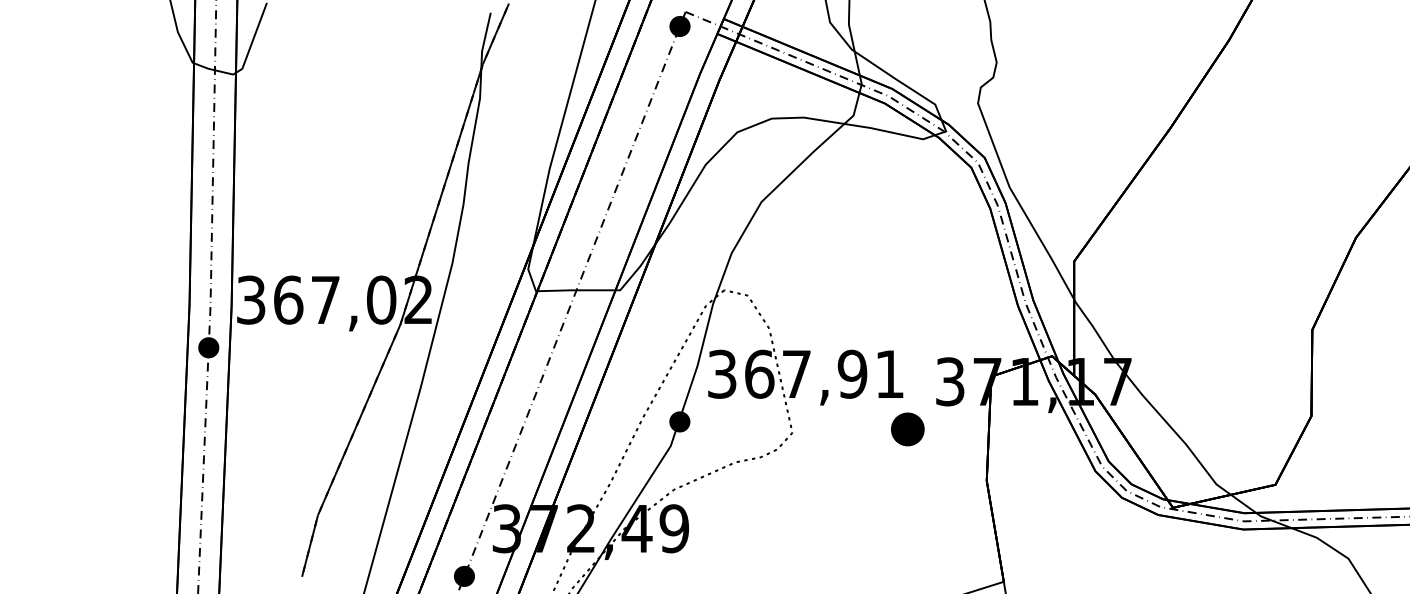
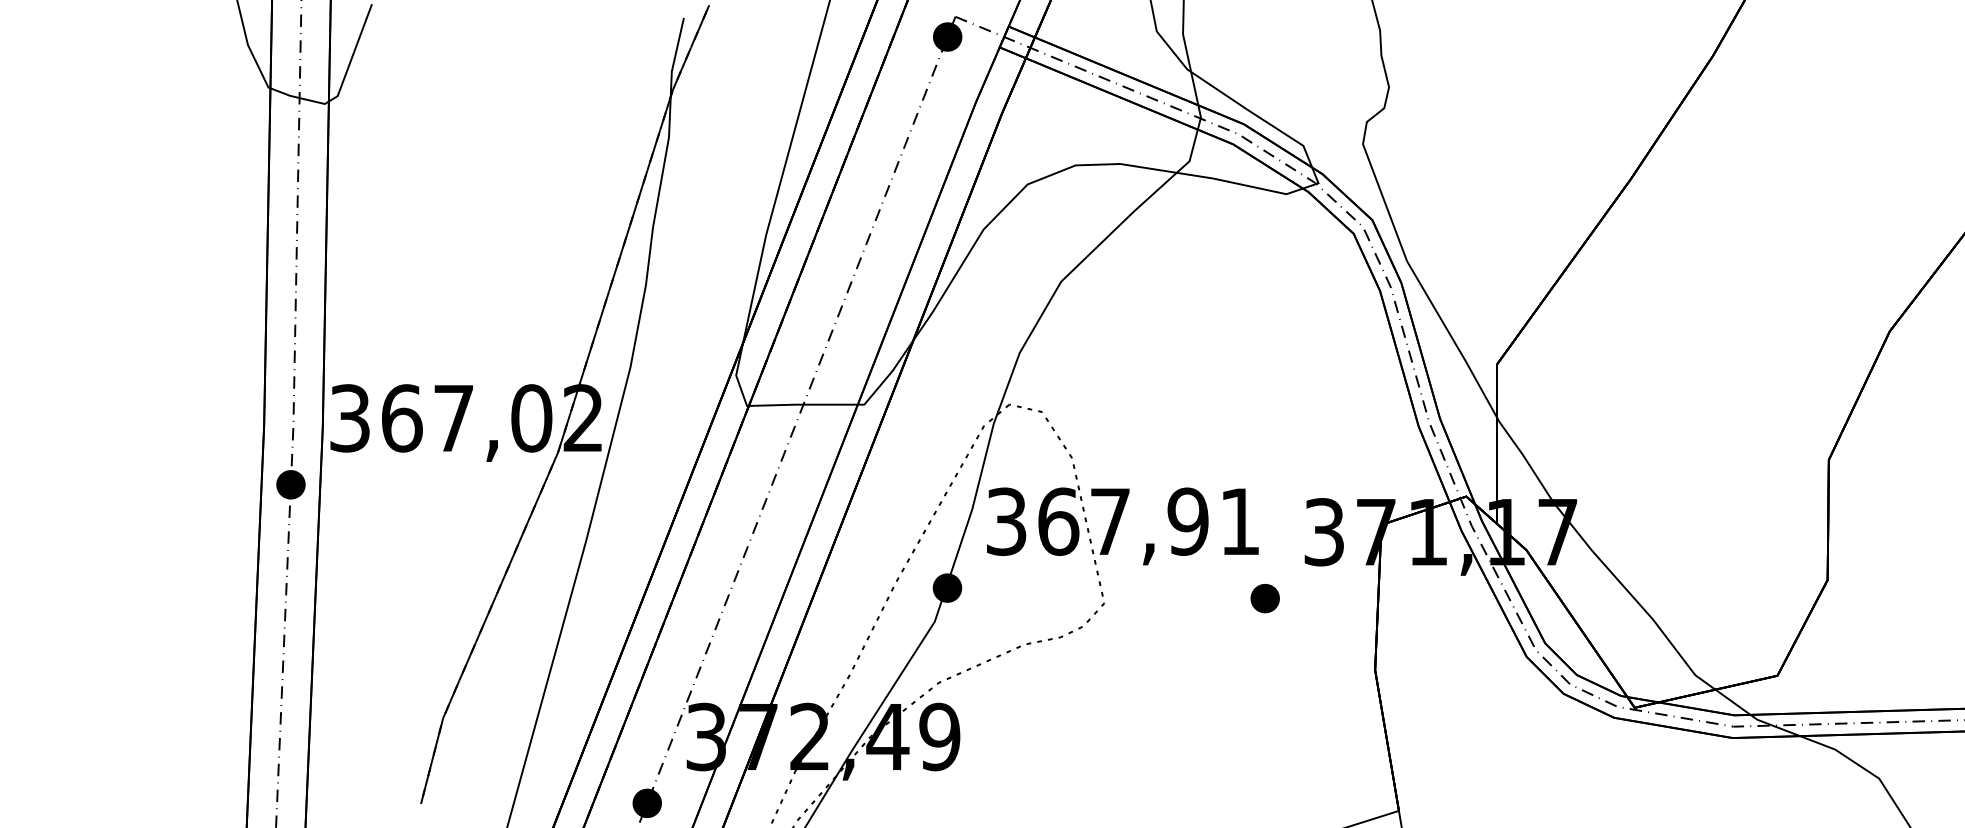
part: (907, 429) -> (1264, 598), size x0.62

